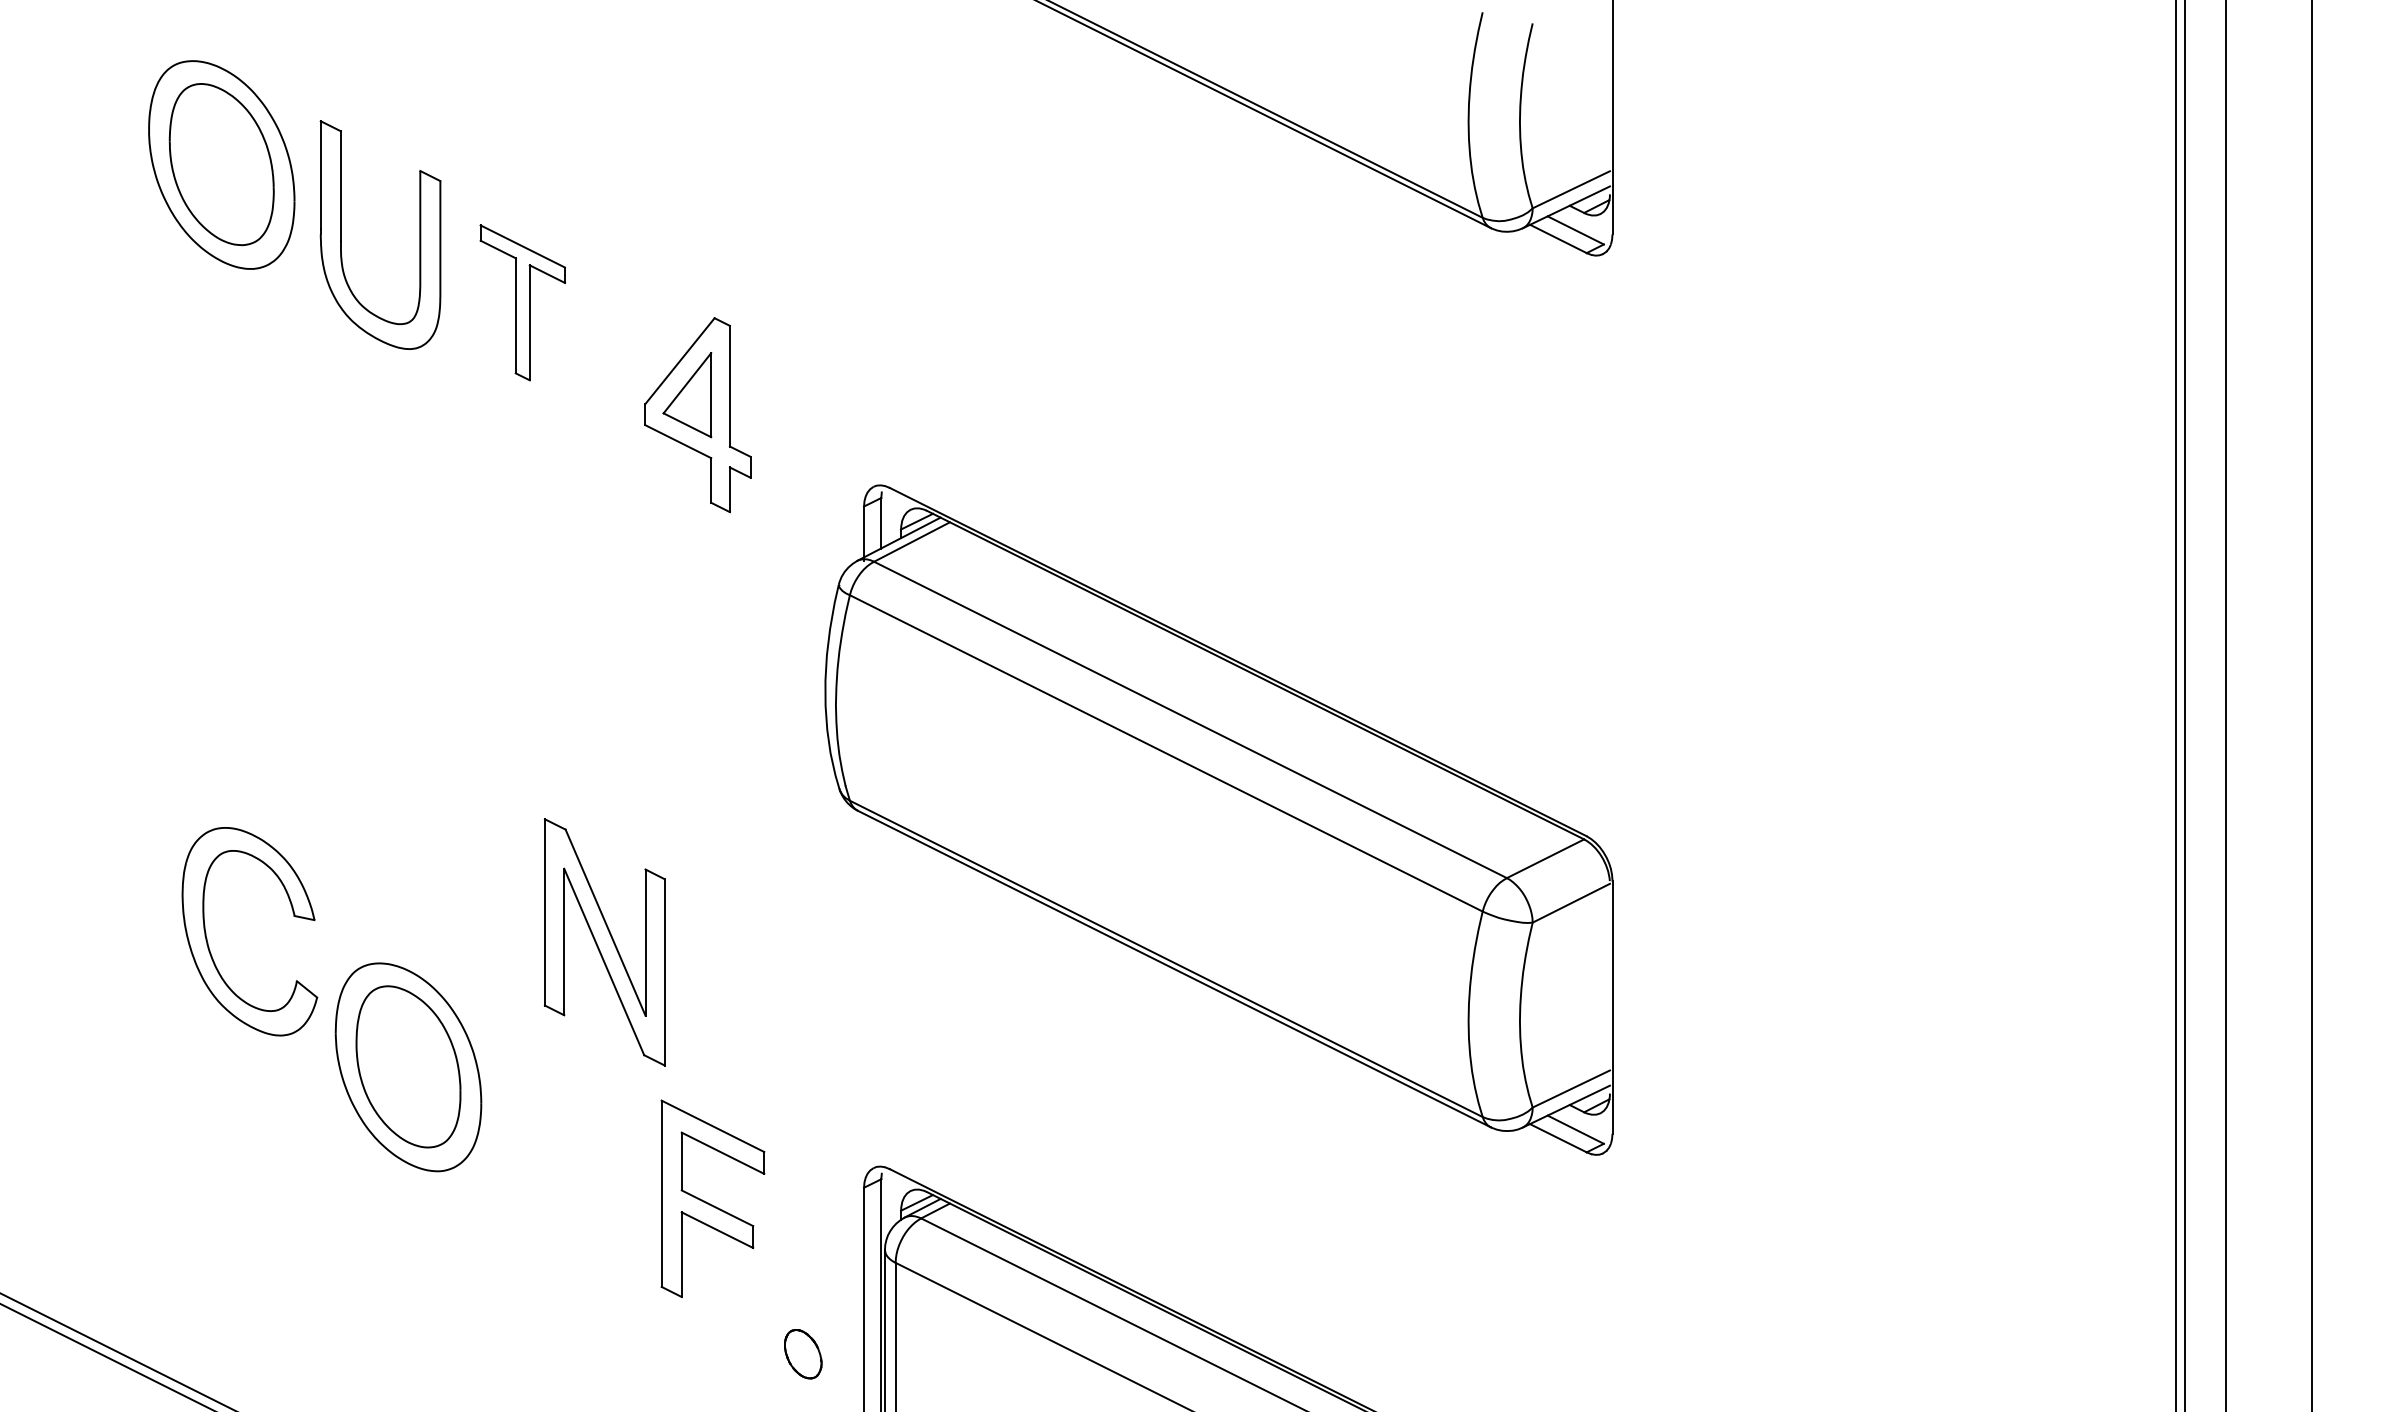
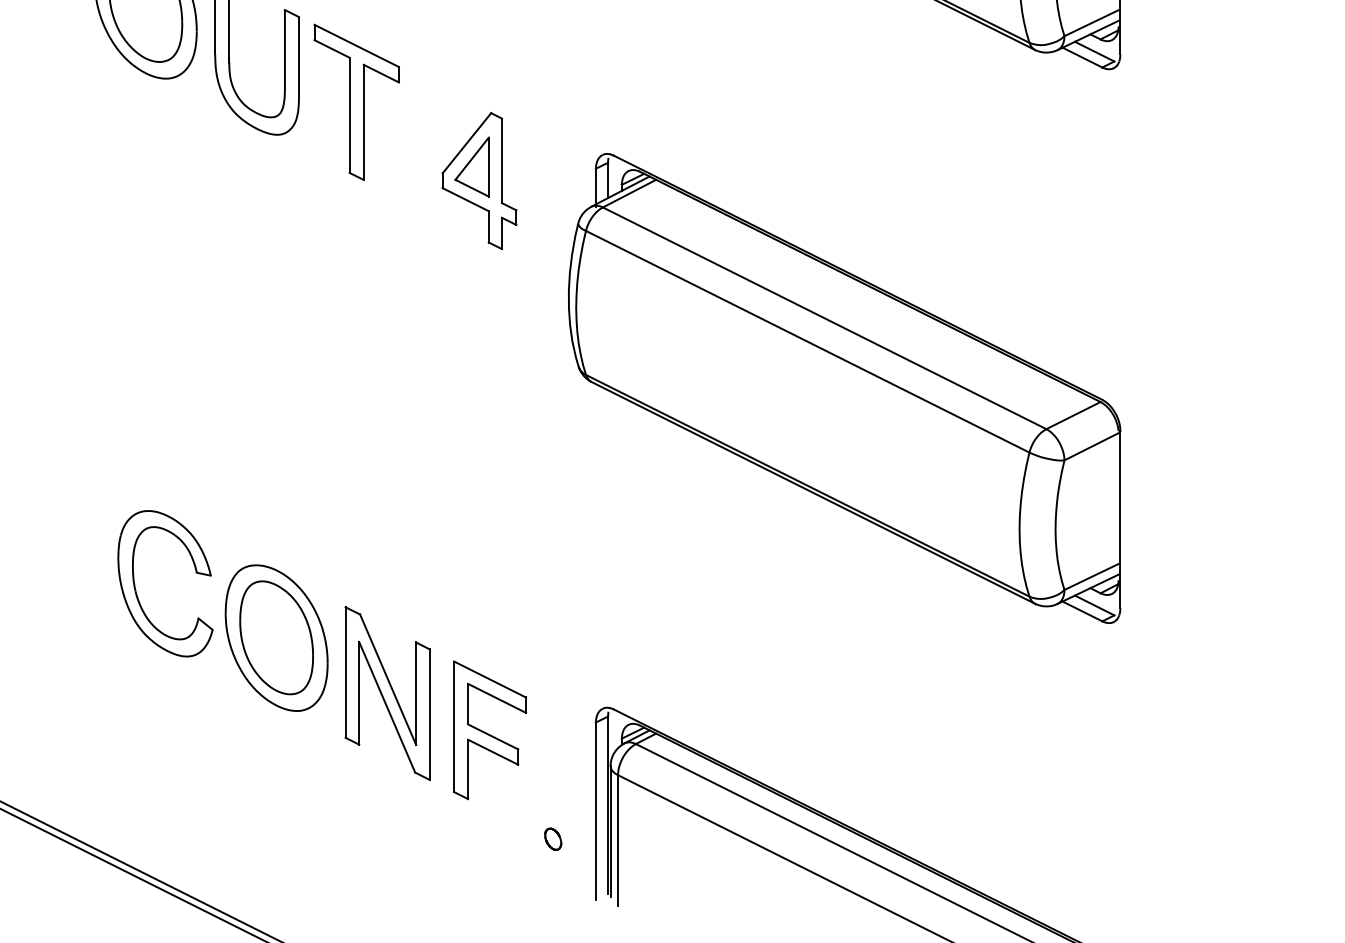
part: (522, 302) -> (356, 102), size x1.43
part: (1218, 819) -> (844, 388), moved
part: (208, 942) -> (136, 591), moved
part: (604, 942) -> (387, 693), moved
part: (802, 1354) -> (552, 839), size x0.62

